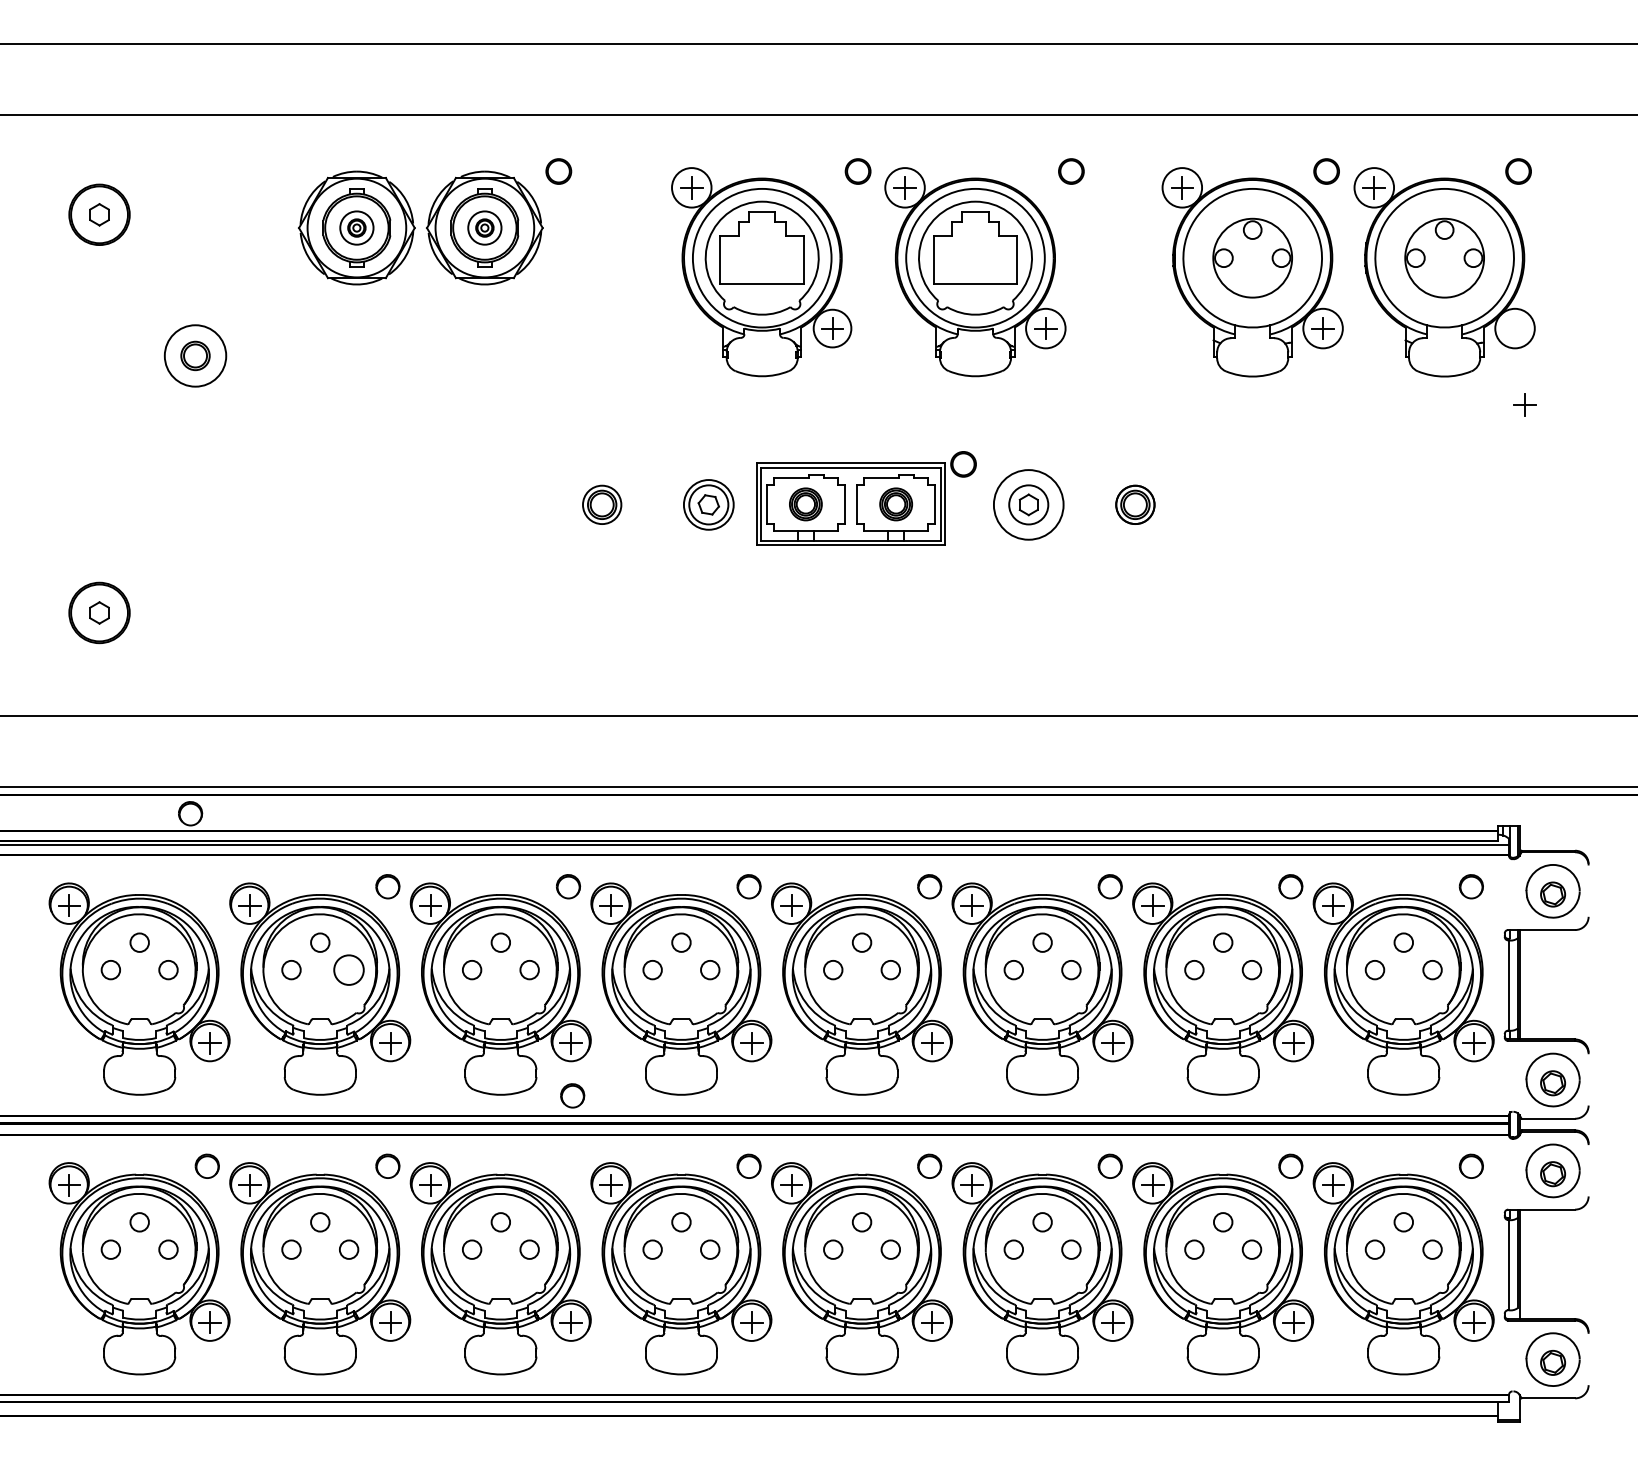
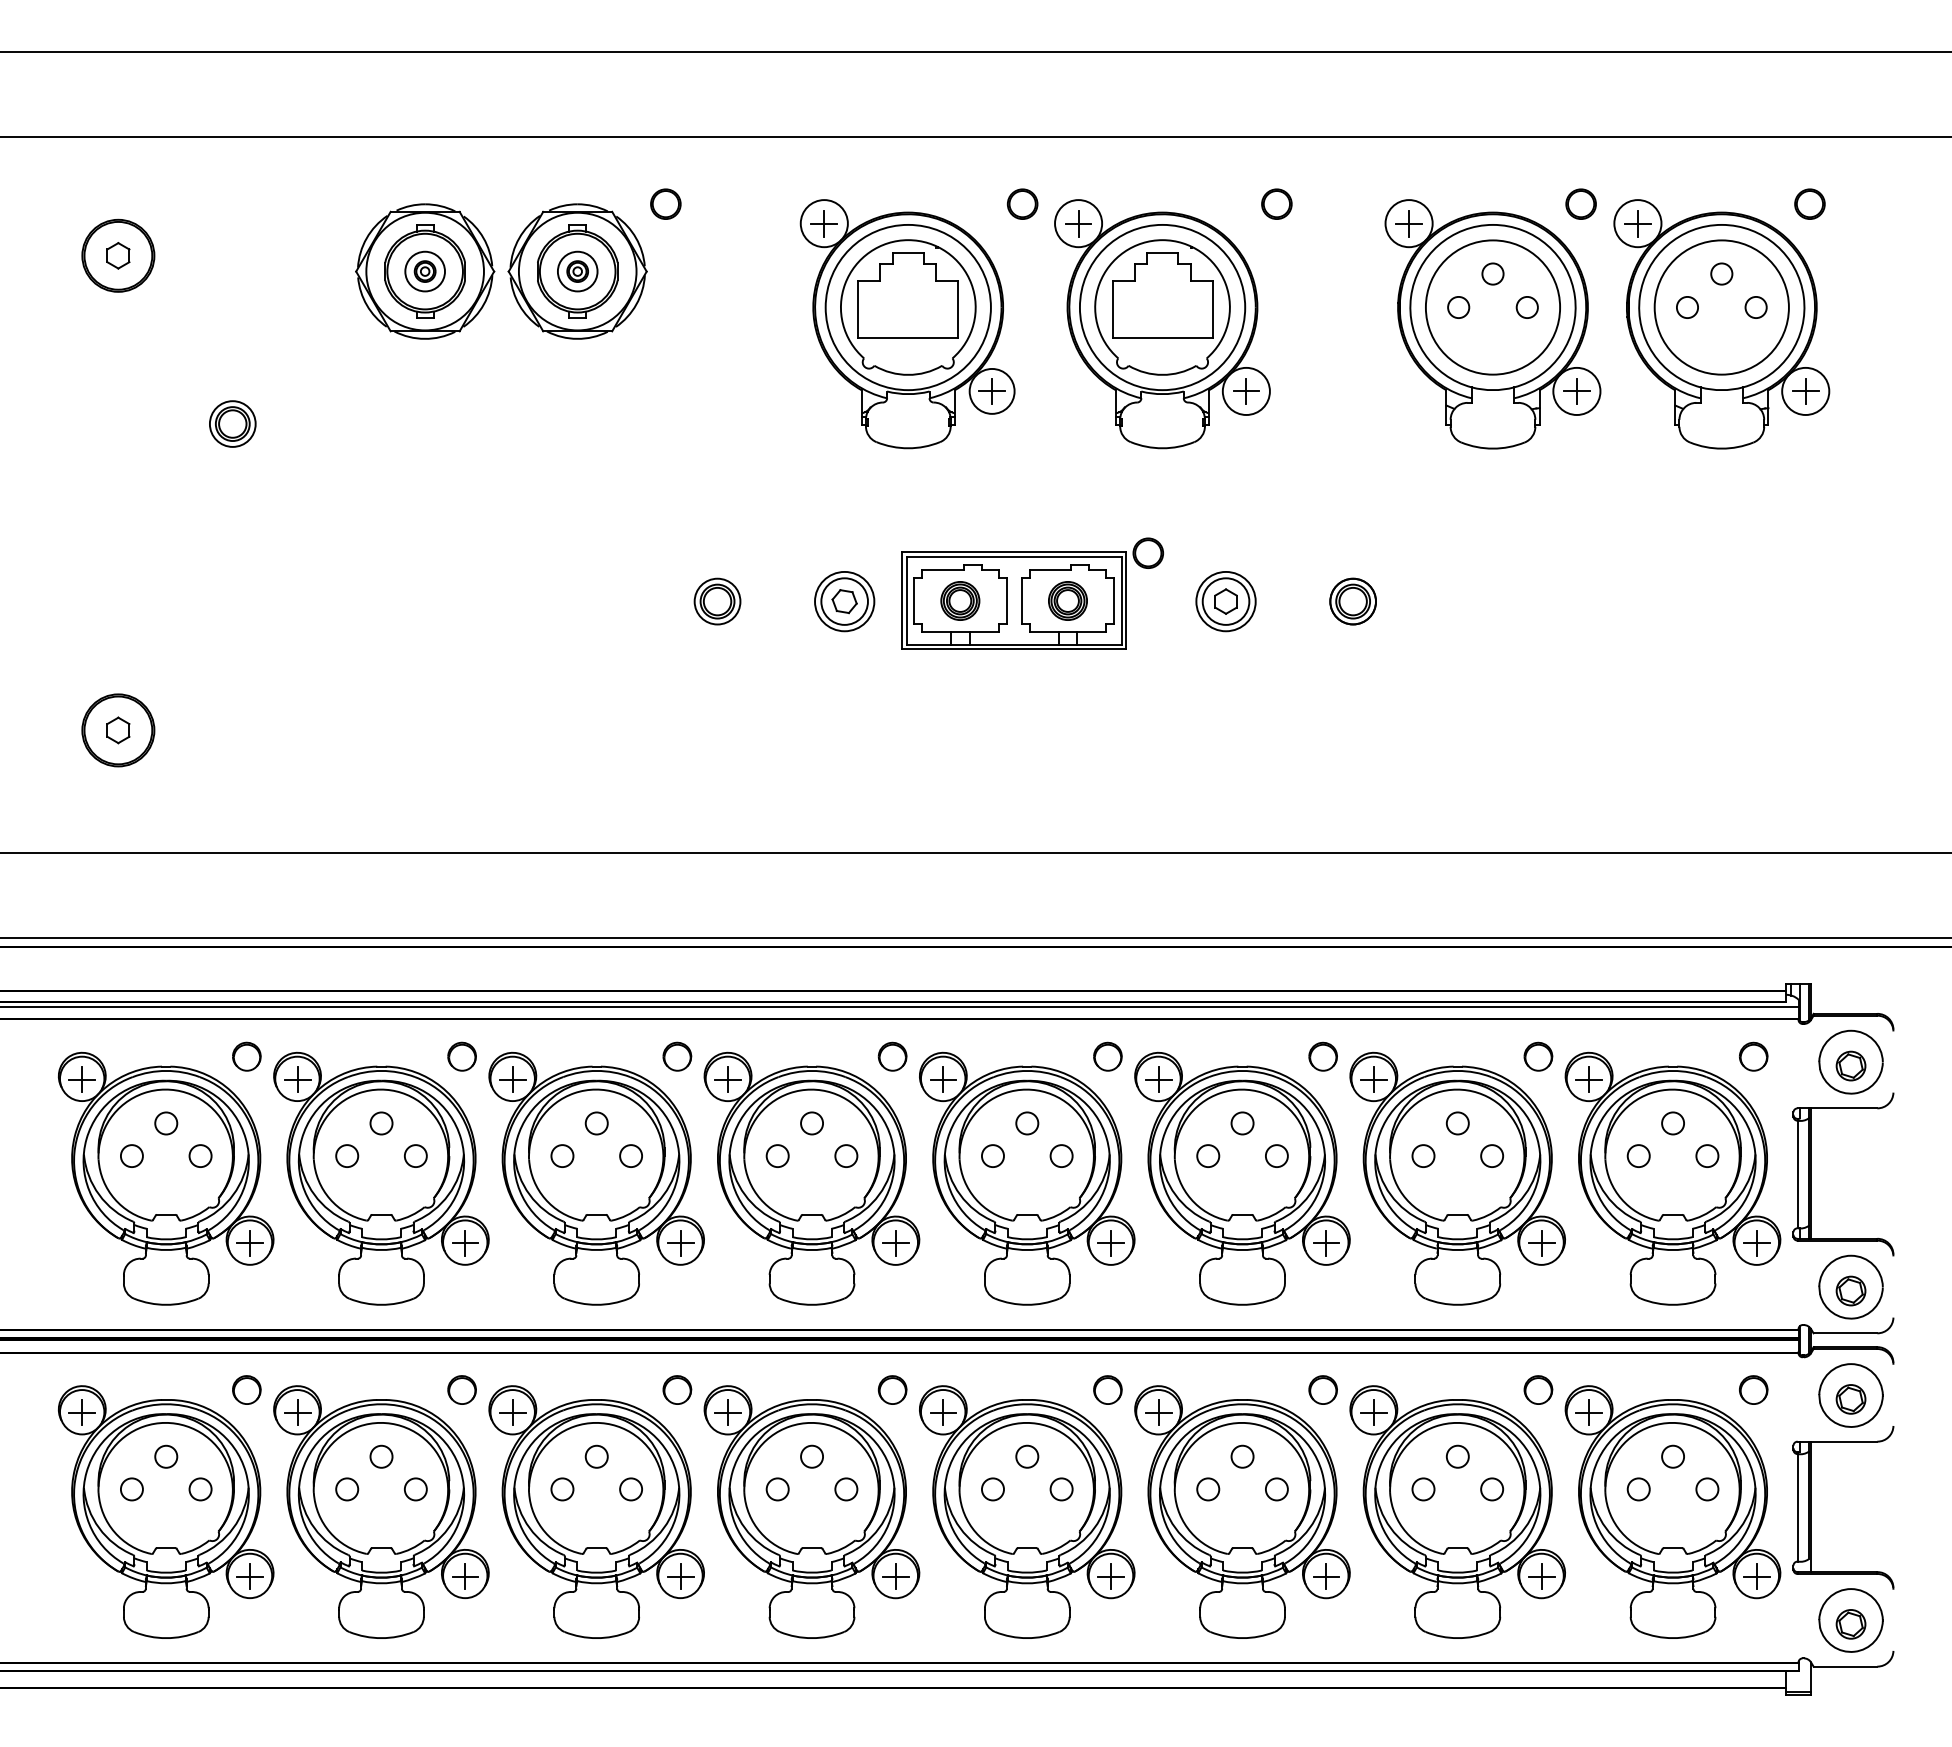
circle: (1252, 258) -> (1492, 307), size x1.43
circle: (1444, 258) -> (1721, 307), size x1.43
circle: (195, 355) -> (232, 423), size x0.62
part: (1524, 404) -> (1805, 391), moved
circle: (1028, 504) -> (1225, 601), size x0.71
part: (190, 813) -> (246, 1056), moved
circle: (348, 969) -> (415, 1155), size x0.62
part: (572, 1095) -> (677, 1389), moved

